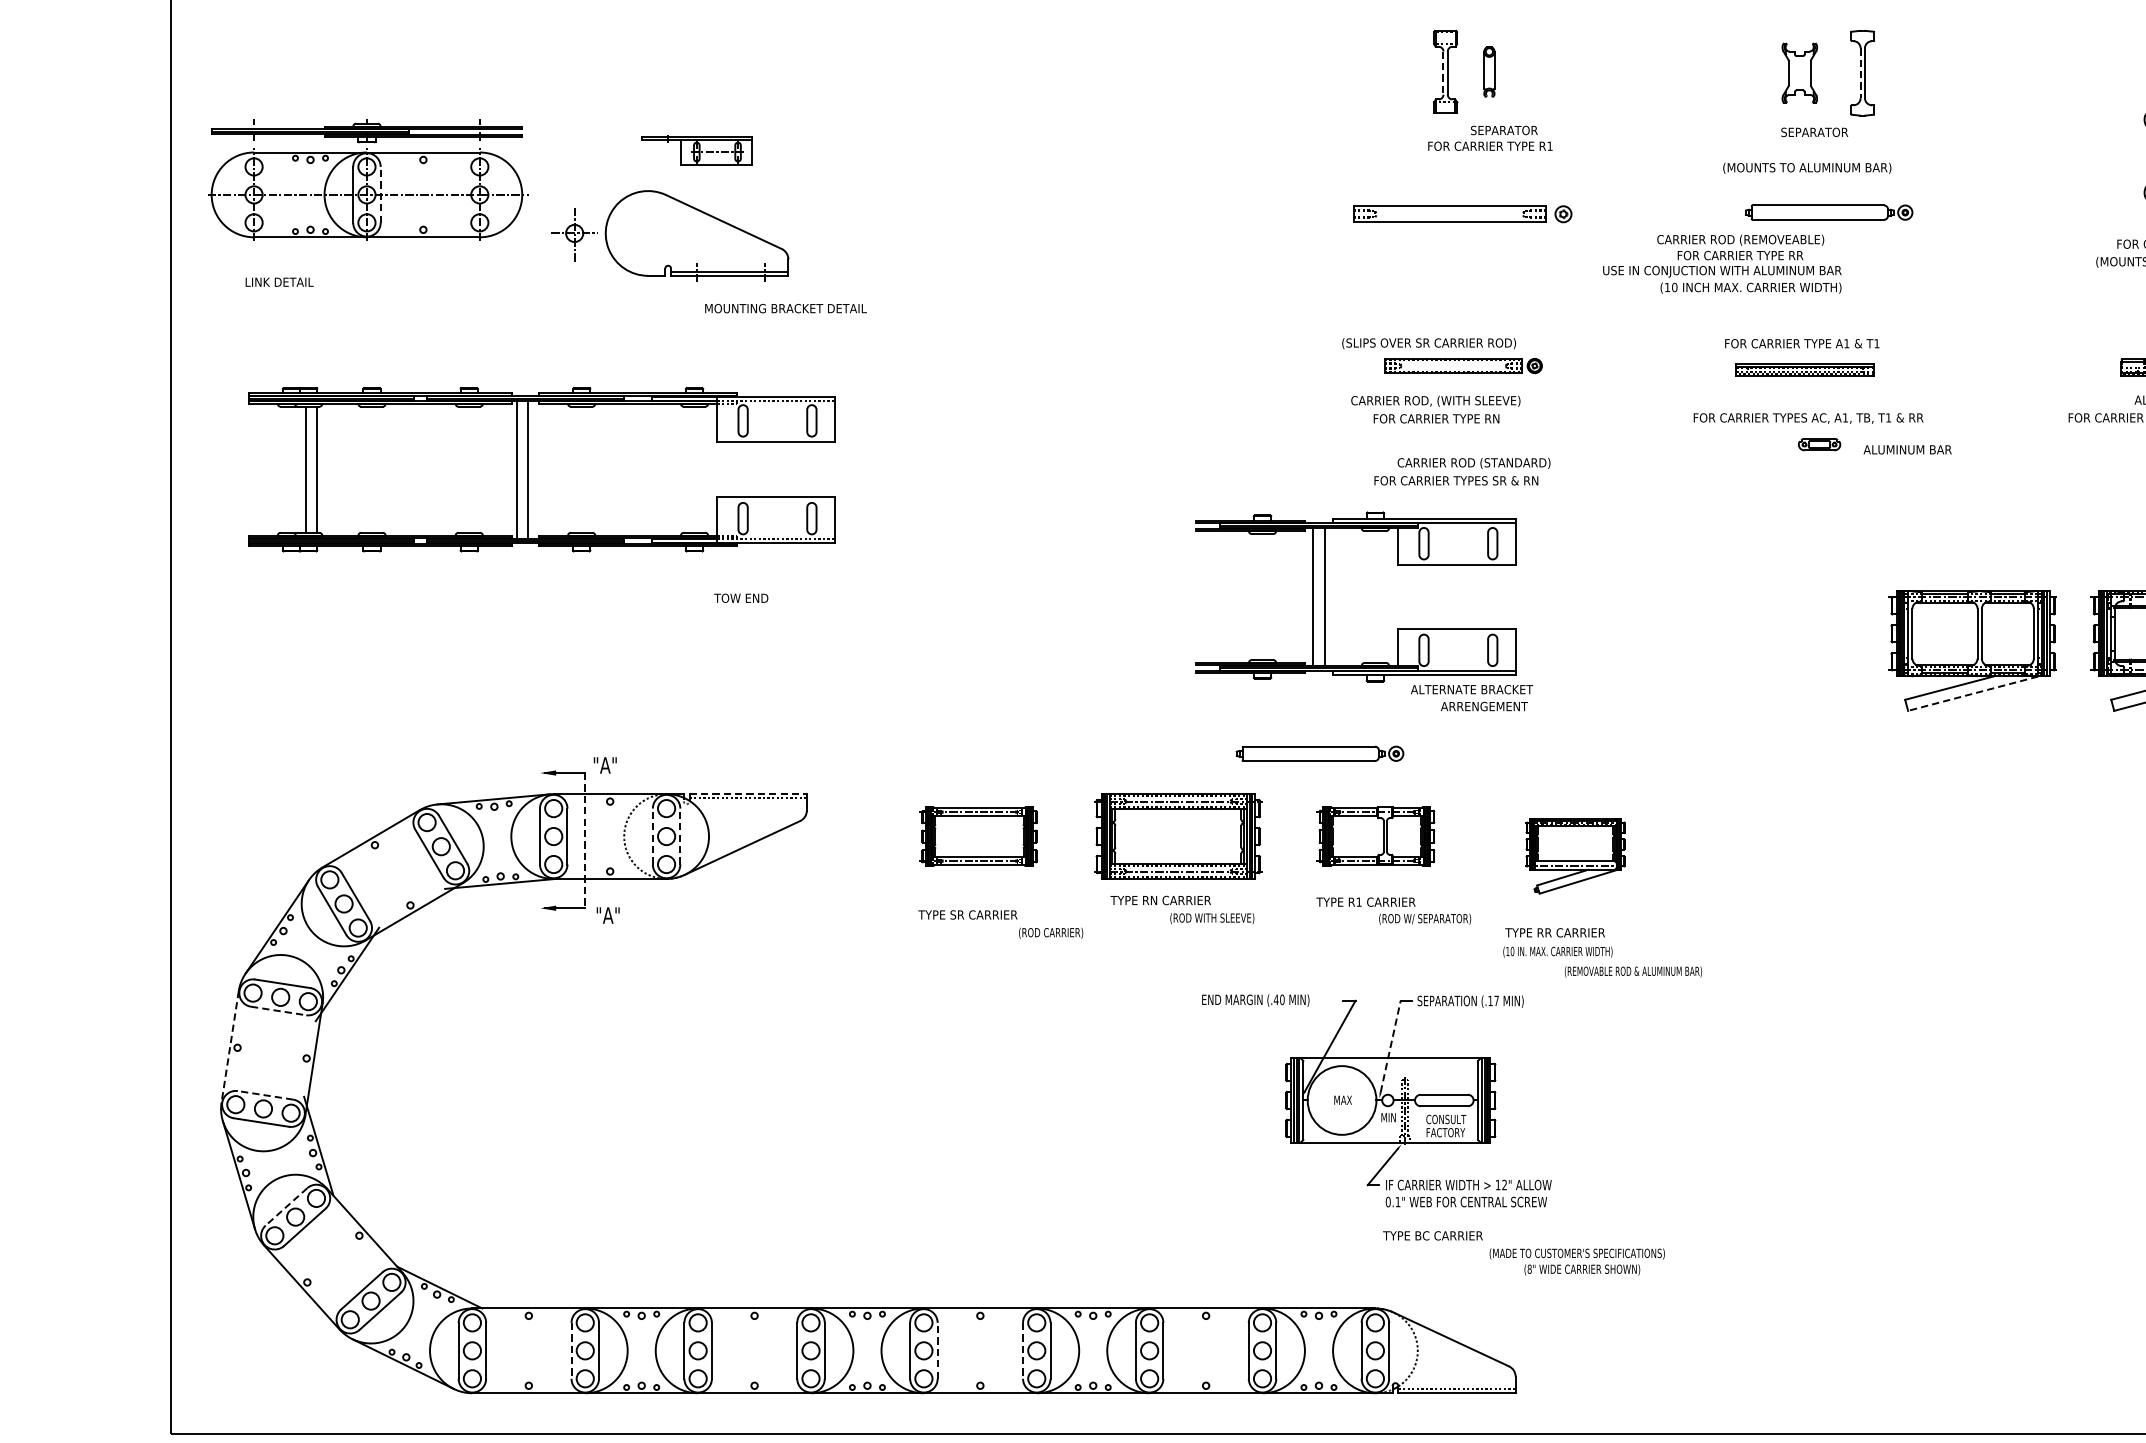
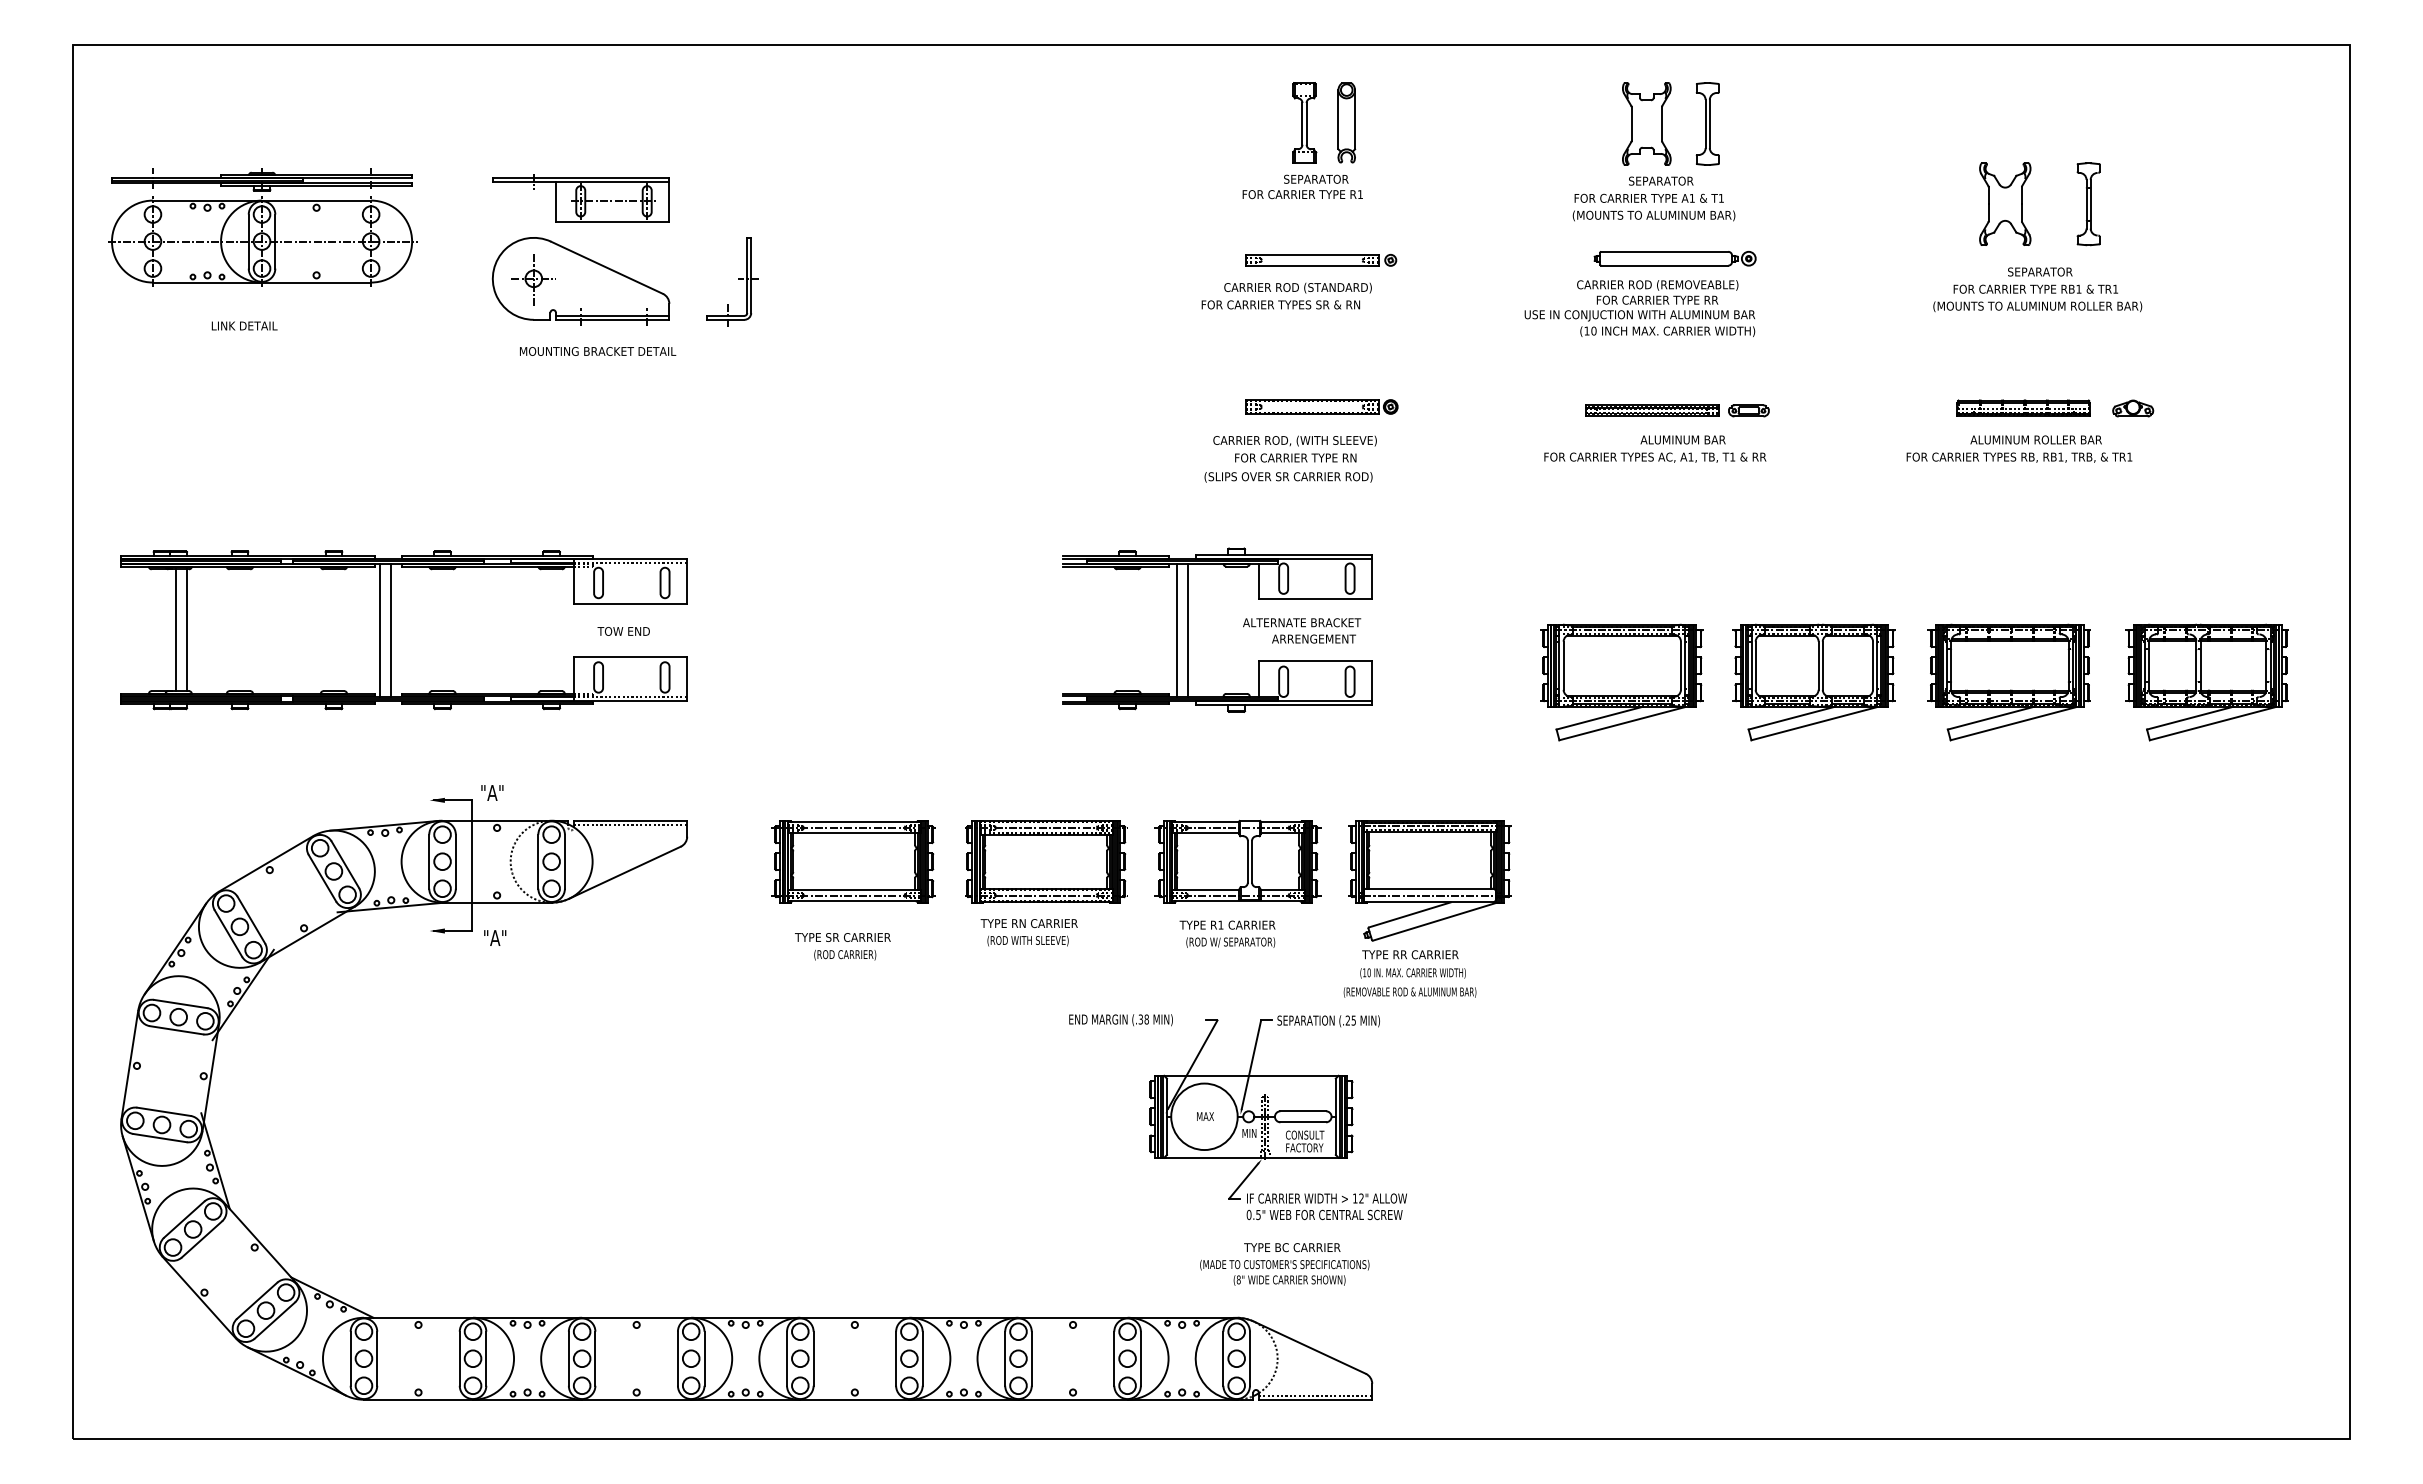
part: (1489, 71) -> (1346, 122), size x1.67
line: (1443, 72) -> (1302, 123), dashed -> solid
part: (1799, 72) -> (1646, 123), size x1.43
line: (1860, 73) -> (1705, 124), dashed -> solid
text: (1490, 137) -> (1302, 186), moved
part: (696, 150) -> (580, 198), size x1.67
line: (380, 194) -> (275, 241), dashed -> solid
part: (1463, 214) -> (1321, 260), size x0.71
part: (574, 234) -> (533, 279), moved
part: (859, 234) -> (738, 279), added
text: (1721, 264) -> (1639, 308), moved
text: (279, 281) -> (244, 325), moved
text: (786, 308) -> (598, 351), moved
text: (1801, 342) -> (1648, 197), moved
text: (1429, 343) -> (1288, 477), moved
part: (1819, 444) -> (1748, 410), moved
text: (1907, 449) -> (1682, 439), moved
part: (528, 470) -> (391, 630), moved
text: (1462, 471) -> (1286, 295), moved
part: (1773, 651) -> (1621, 682), added
line: (1973, 693) -> (1814, 723), dashed -> solid
text: (1472, 697) -> (1302, 630), moved
part: (1319, 753) -> (1182, 781), removed
line: (748, 793) -> (630, 820), dashed -> solid
line: (653, 836) -> (538, 861), dashed -> solid
line: (679, 836) -> (564, 861), dashed -> solid
part: (978, 836) -> (853, 861), size x1.43
part: (1376, 836) -> (1237, 861), size x1.43
line: (584, 841) -> (472, 866), dashed -> solid
part: (1574, 855) -> (1429, 880), size x1.67
text: (1211, 918) -> (1027, 940), moved
text: (1424, 919) -> (1230, 942), moved
text: (1051, 933) -> (845, 955), moved
text: (1632, 971) -> (1409, 992), moved
text: (1278, 999) -> (1143, 1019), (.40 -> (.38
text: (1493, 1000) -> (1350, 1020), (.17 -> (.25
line: (279, 1011) -> (177, 1030), dashed -> solid
line: (229, 1046) -> (129, 1064), dashed -> solid
line: (1390, 1046) -> (1251, 1064), dashed -> solid
line: (264, 1095) -> (163, 1111), dashed -> solid
text: (1397, 1202) -> (1258, 1215), 0.1" -> 0.5"
line: (285, 1206) -> (183, 1219), dashed -> solid
text: (1576, 1261) -> (1284, 1272), moved
line: (937, 1350) -> (813, 1358), dashed -> solid
line: (571, 1351) -> (459, 1359), dashed -> solid
line: (1023, 1351) -> (896, 1359), dashed -> solid

